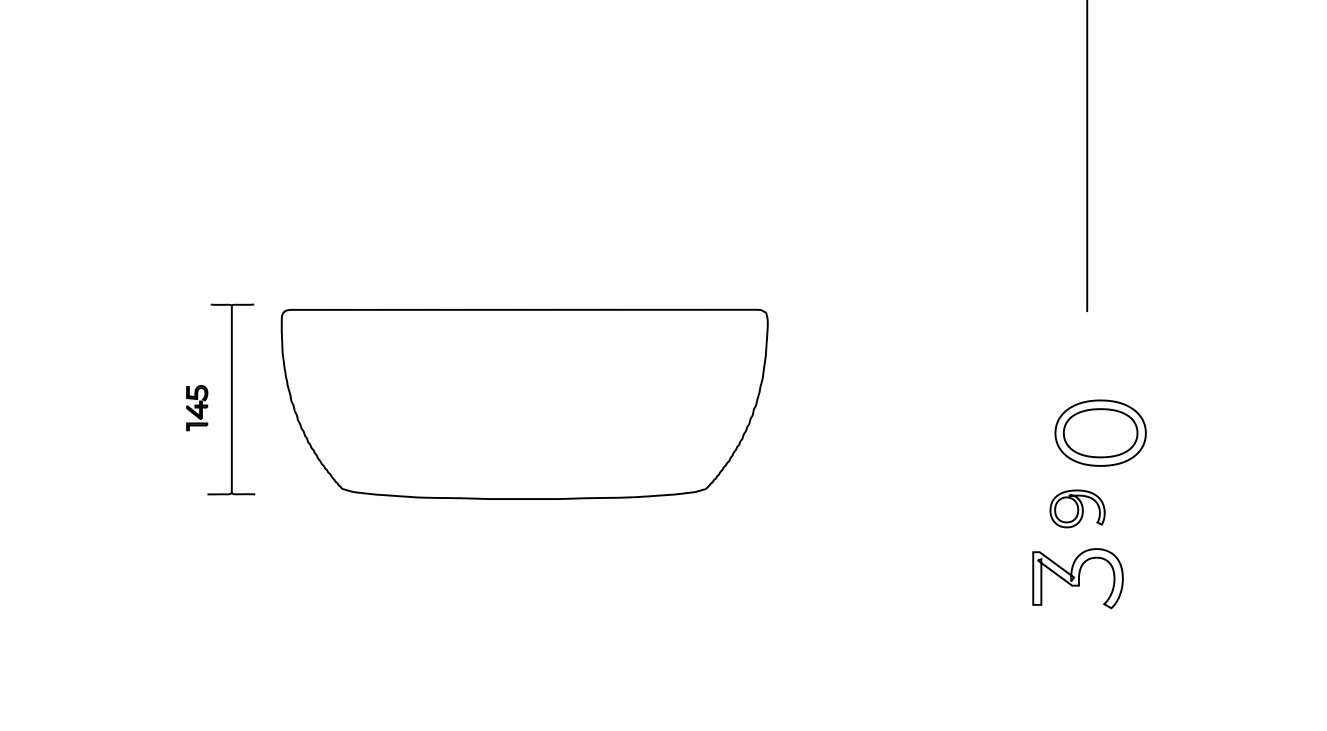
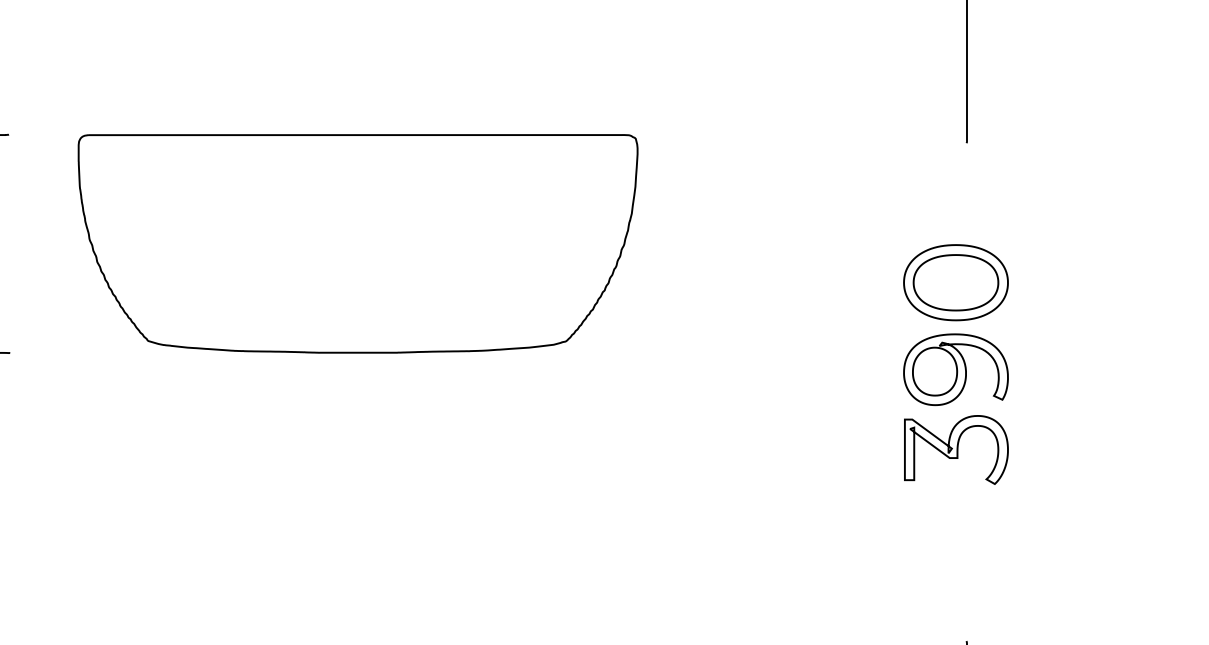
part: (524, 403) -> (357, 242), moved
part: (1100, 432) -> (955, 281), moved
part: (1077, 508) -> (955, 369), size x1.67

